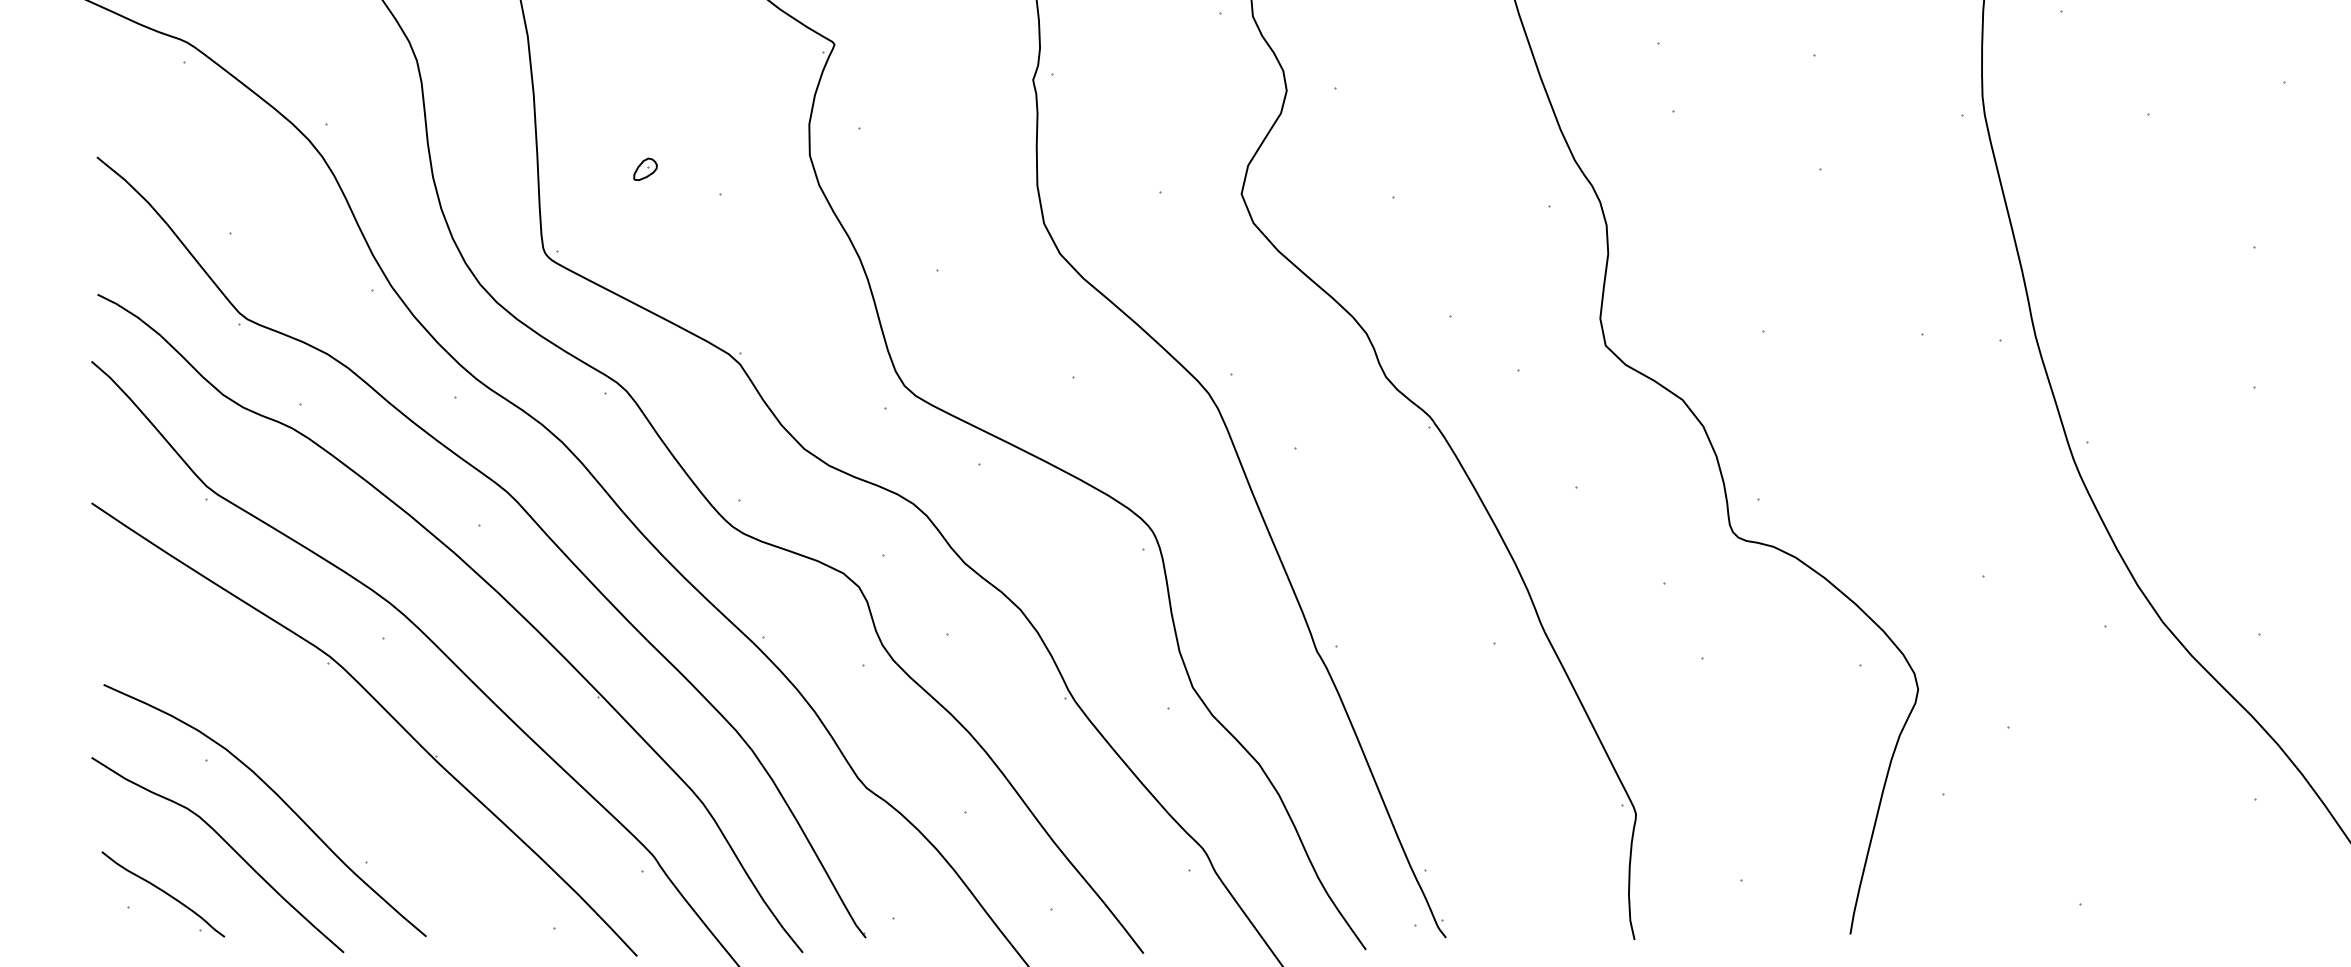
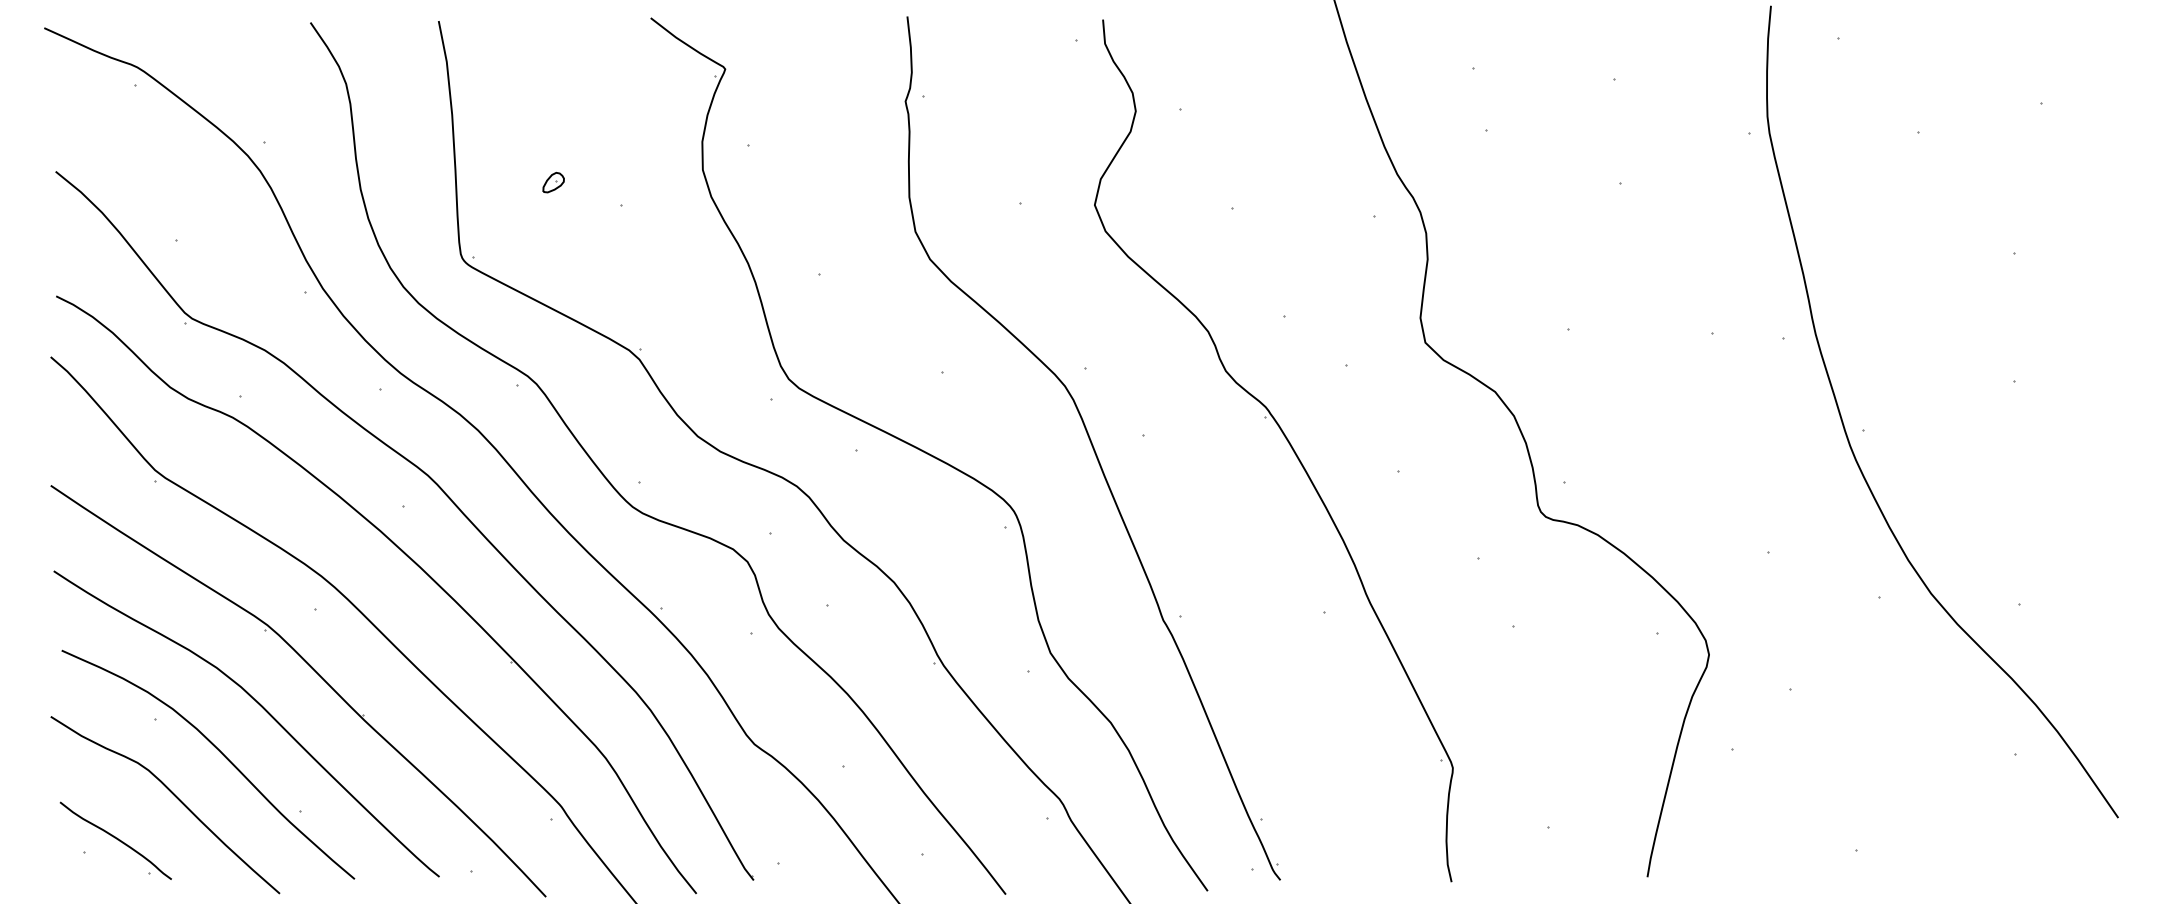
curve: (323, 747) -> (261, 707), added

